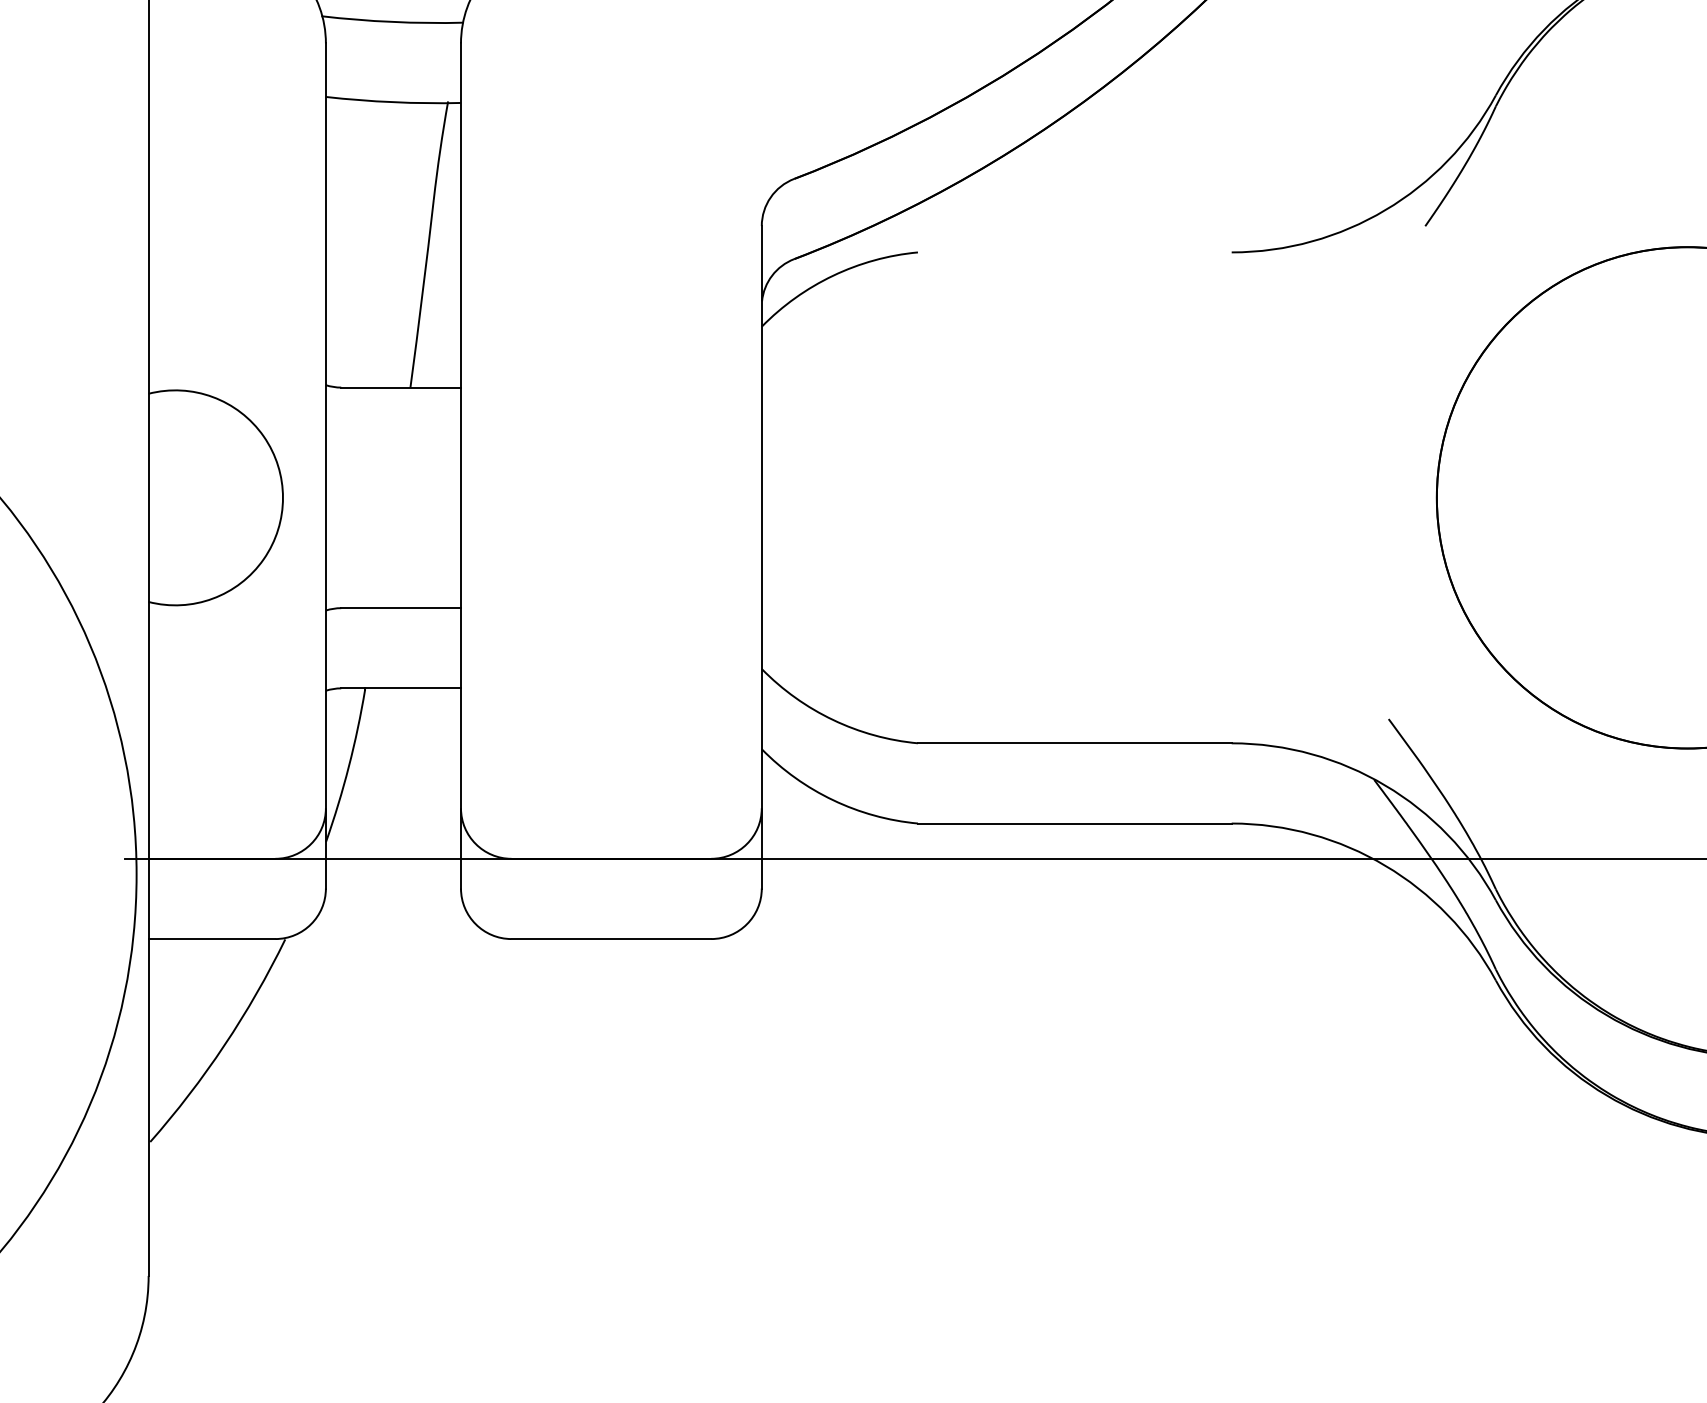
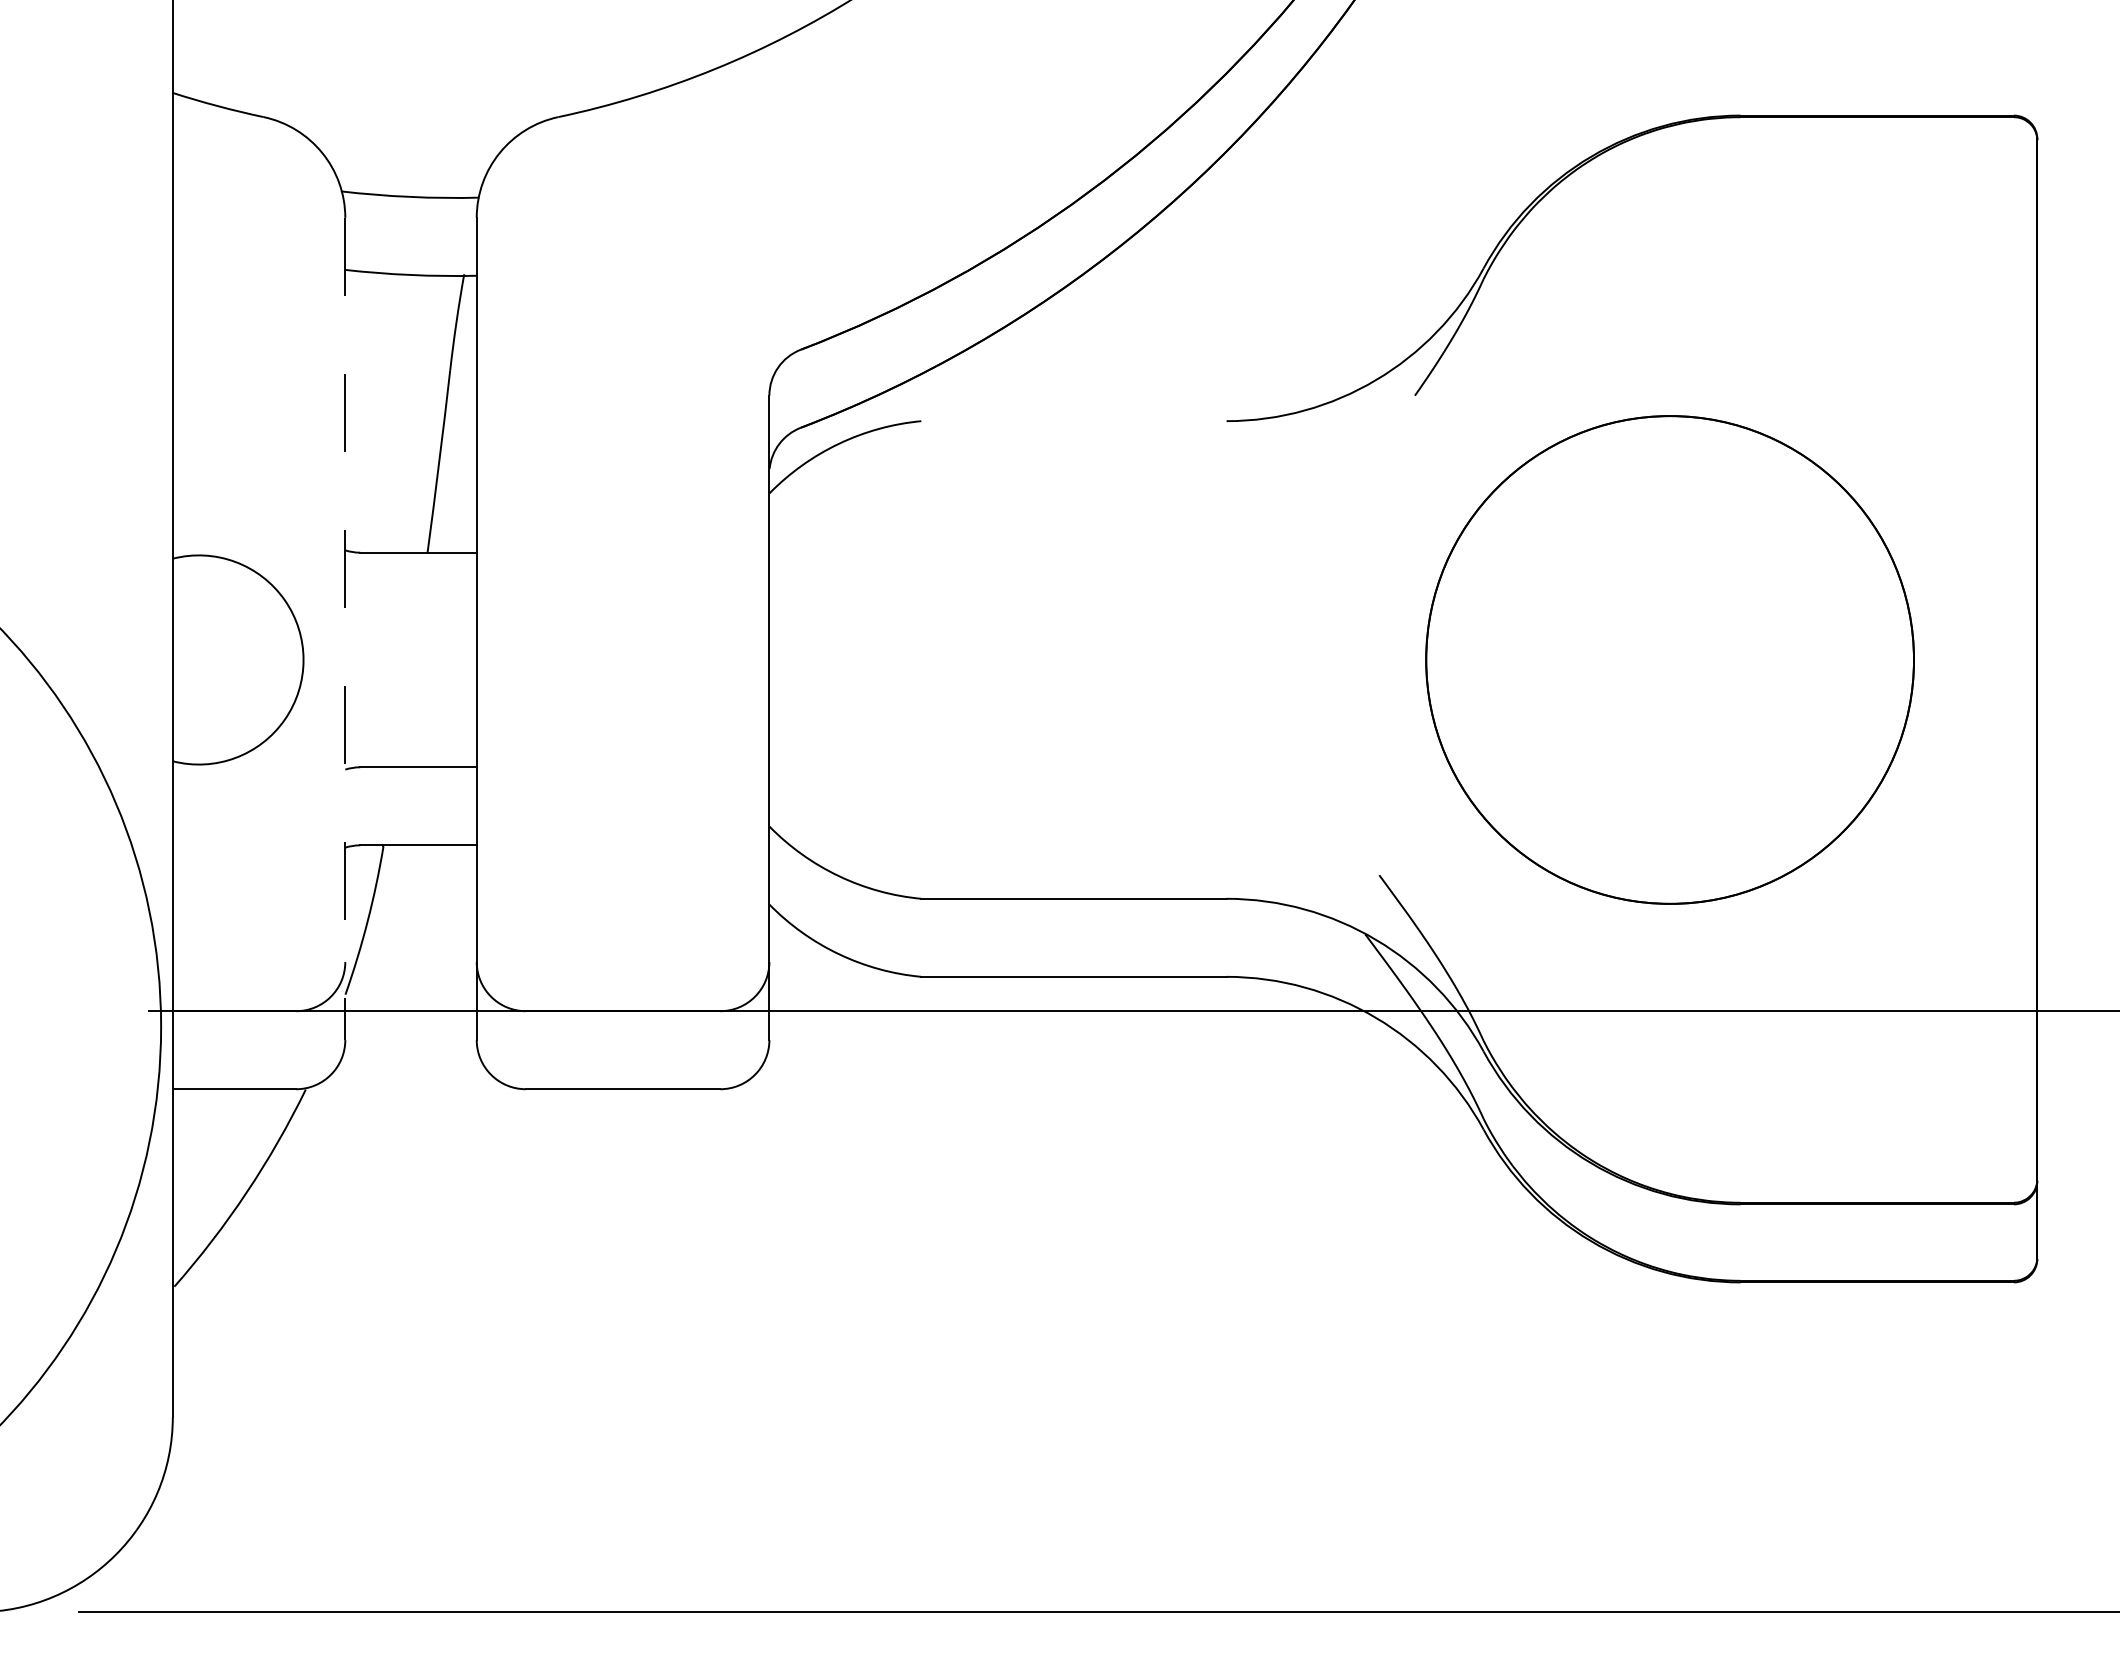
line: (326, 466) -> (345, 629), solid -> dashed

